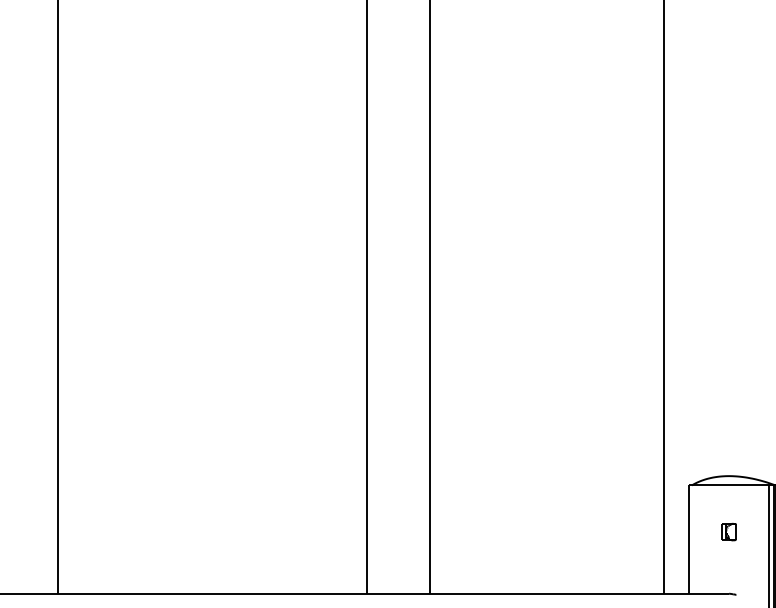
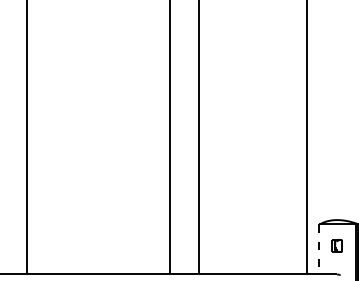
part: (729, 531) -> (337, 245), size x1.6
line: (688, 539) -> (318, 249), solid -> dashed

